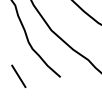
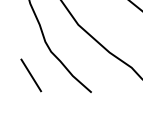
line: (18, 76) -> (30, 75), moved

